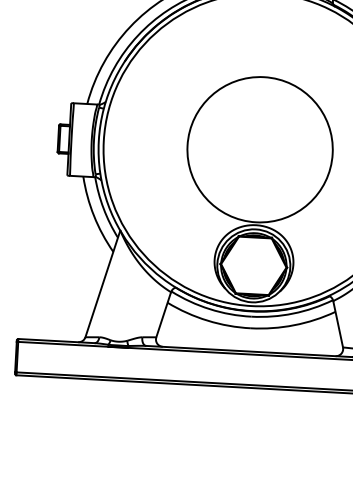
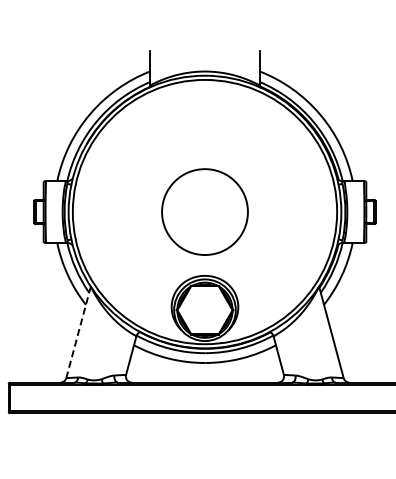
circle: (259, 149) -> (204, 211), size x0.7
line: (102, 284) -> (78, 332), solid -> dashed

